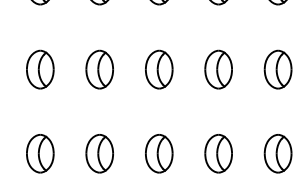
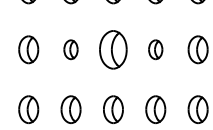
part: (99, 69) -> (70, 49), size x0.7
part: (159, 69) -> (113, 49), size x1.4
part: (218, 69) -> (155, 49), size x0.7

